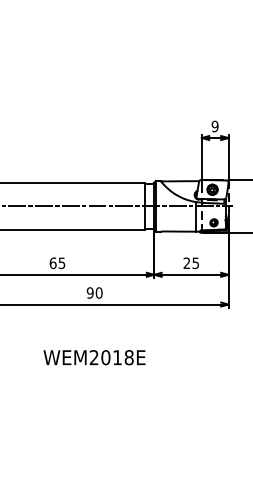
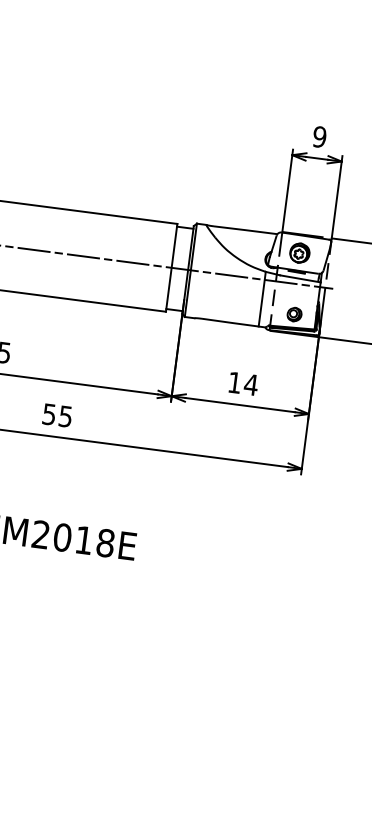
text: (191, 263) -> (243, 384), 25 -> 14
text: (94, 292) -> (57, 414), 90 -> 55

